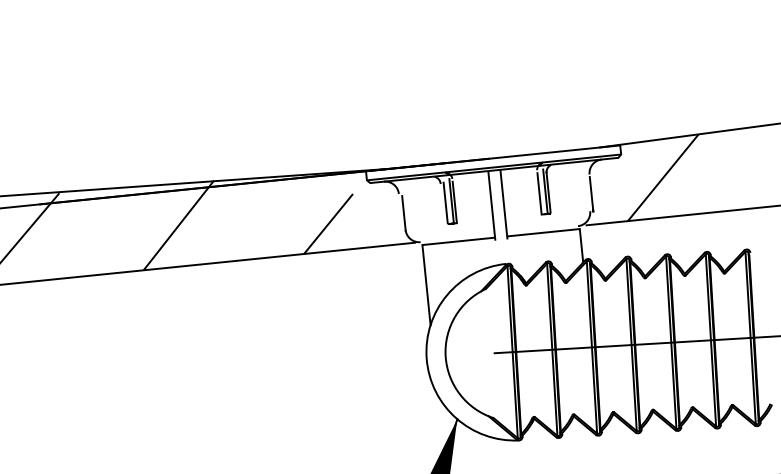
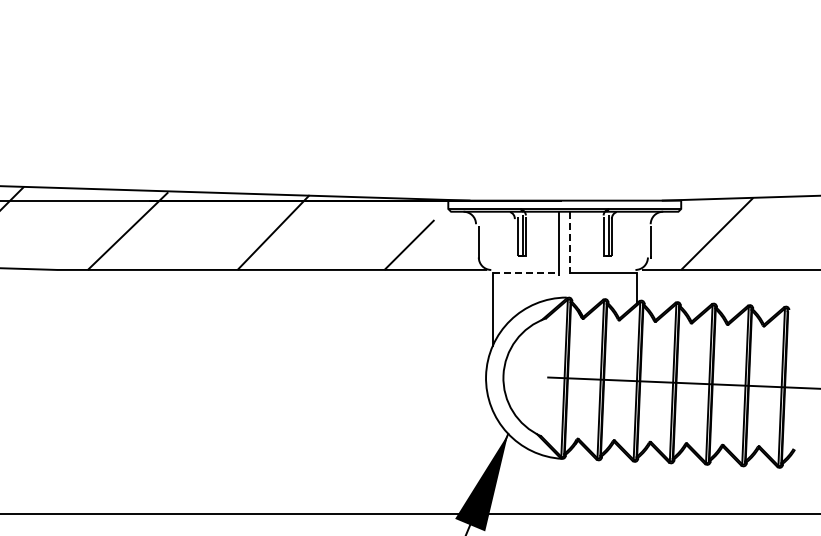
line: (504, 204) -> (570, 243), solid -> dashed
line: (459, 241) -> (526, 272), solid -> dashed

